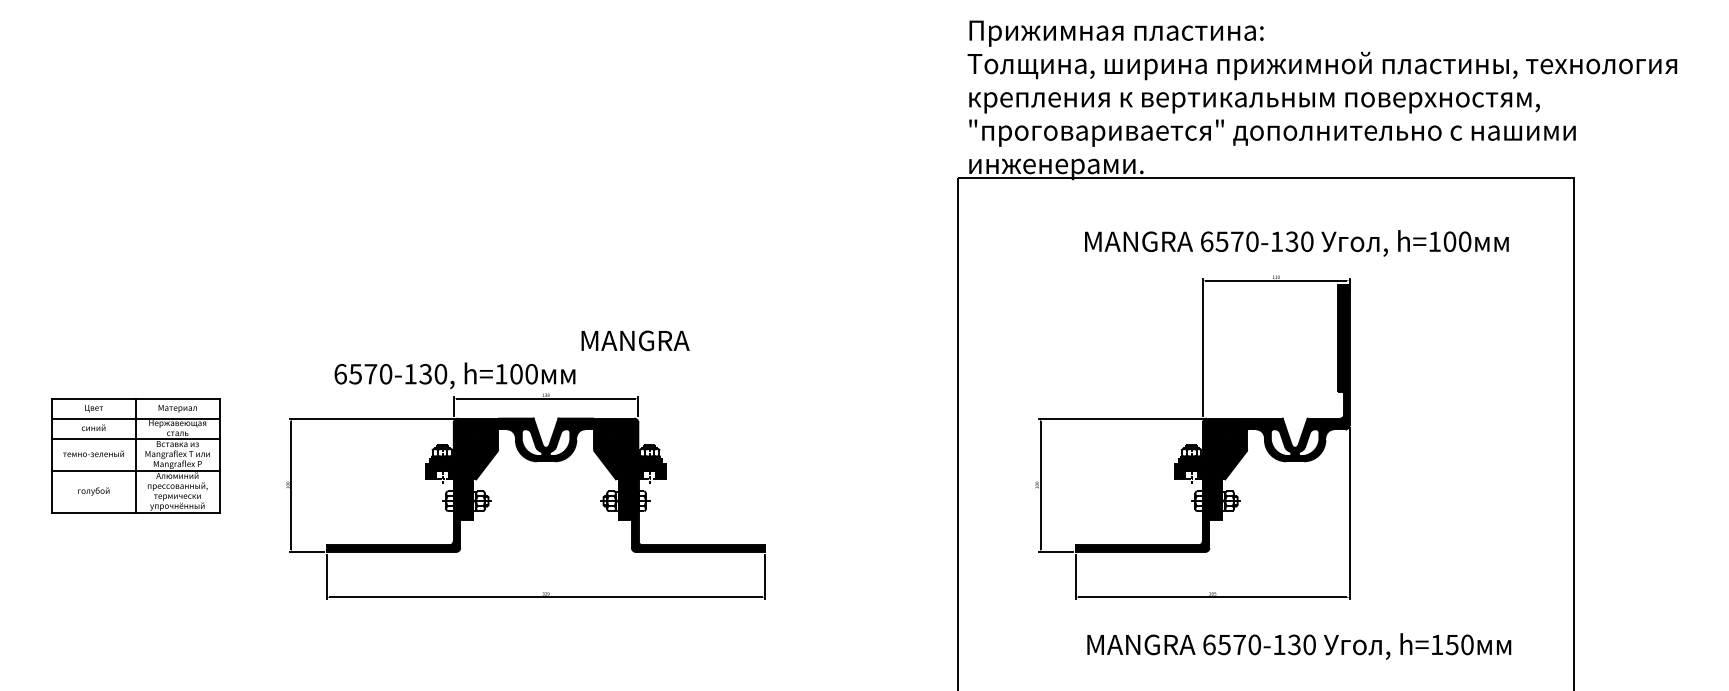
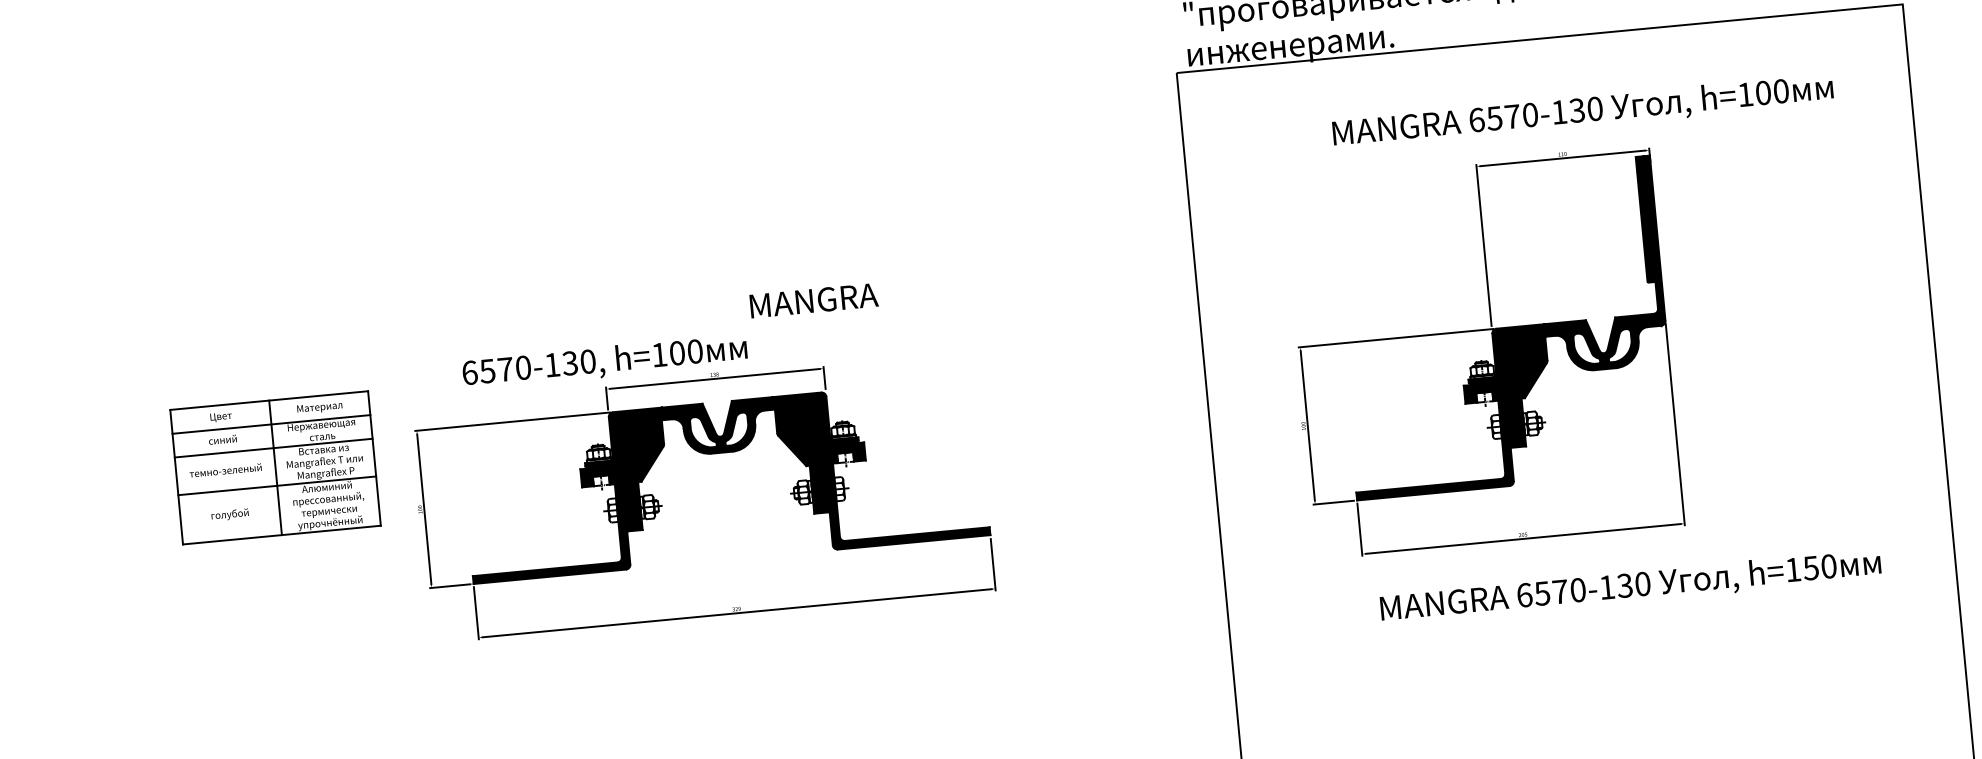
part: (135, 455) -> (275, 467), moved

